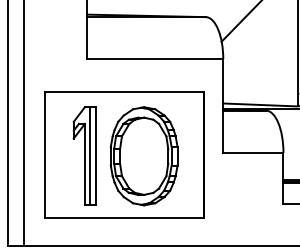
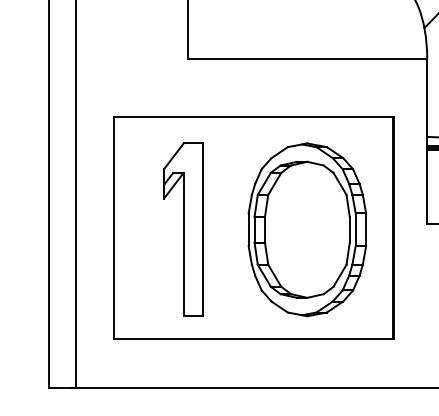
line: (90, 156) -> (193, 230), removed
part: (143, 156) -> (306, 230), moved

